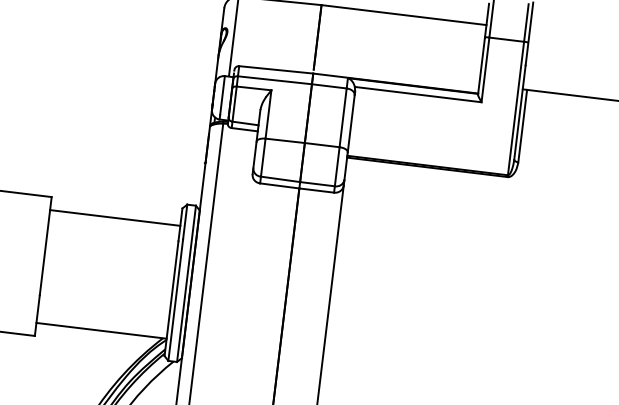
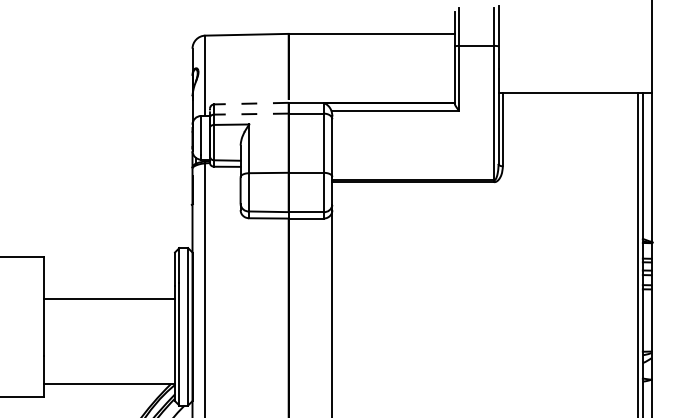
line: (275, 69) -> (250, 103), solid -> dashed
line: (273, 80) -> (250, 114), solid -> dashed
line: (115, 217) -> (109, 298), moved

